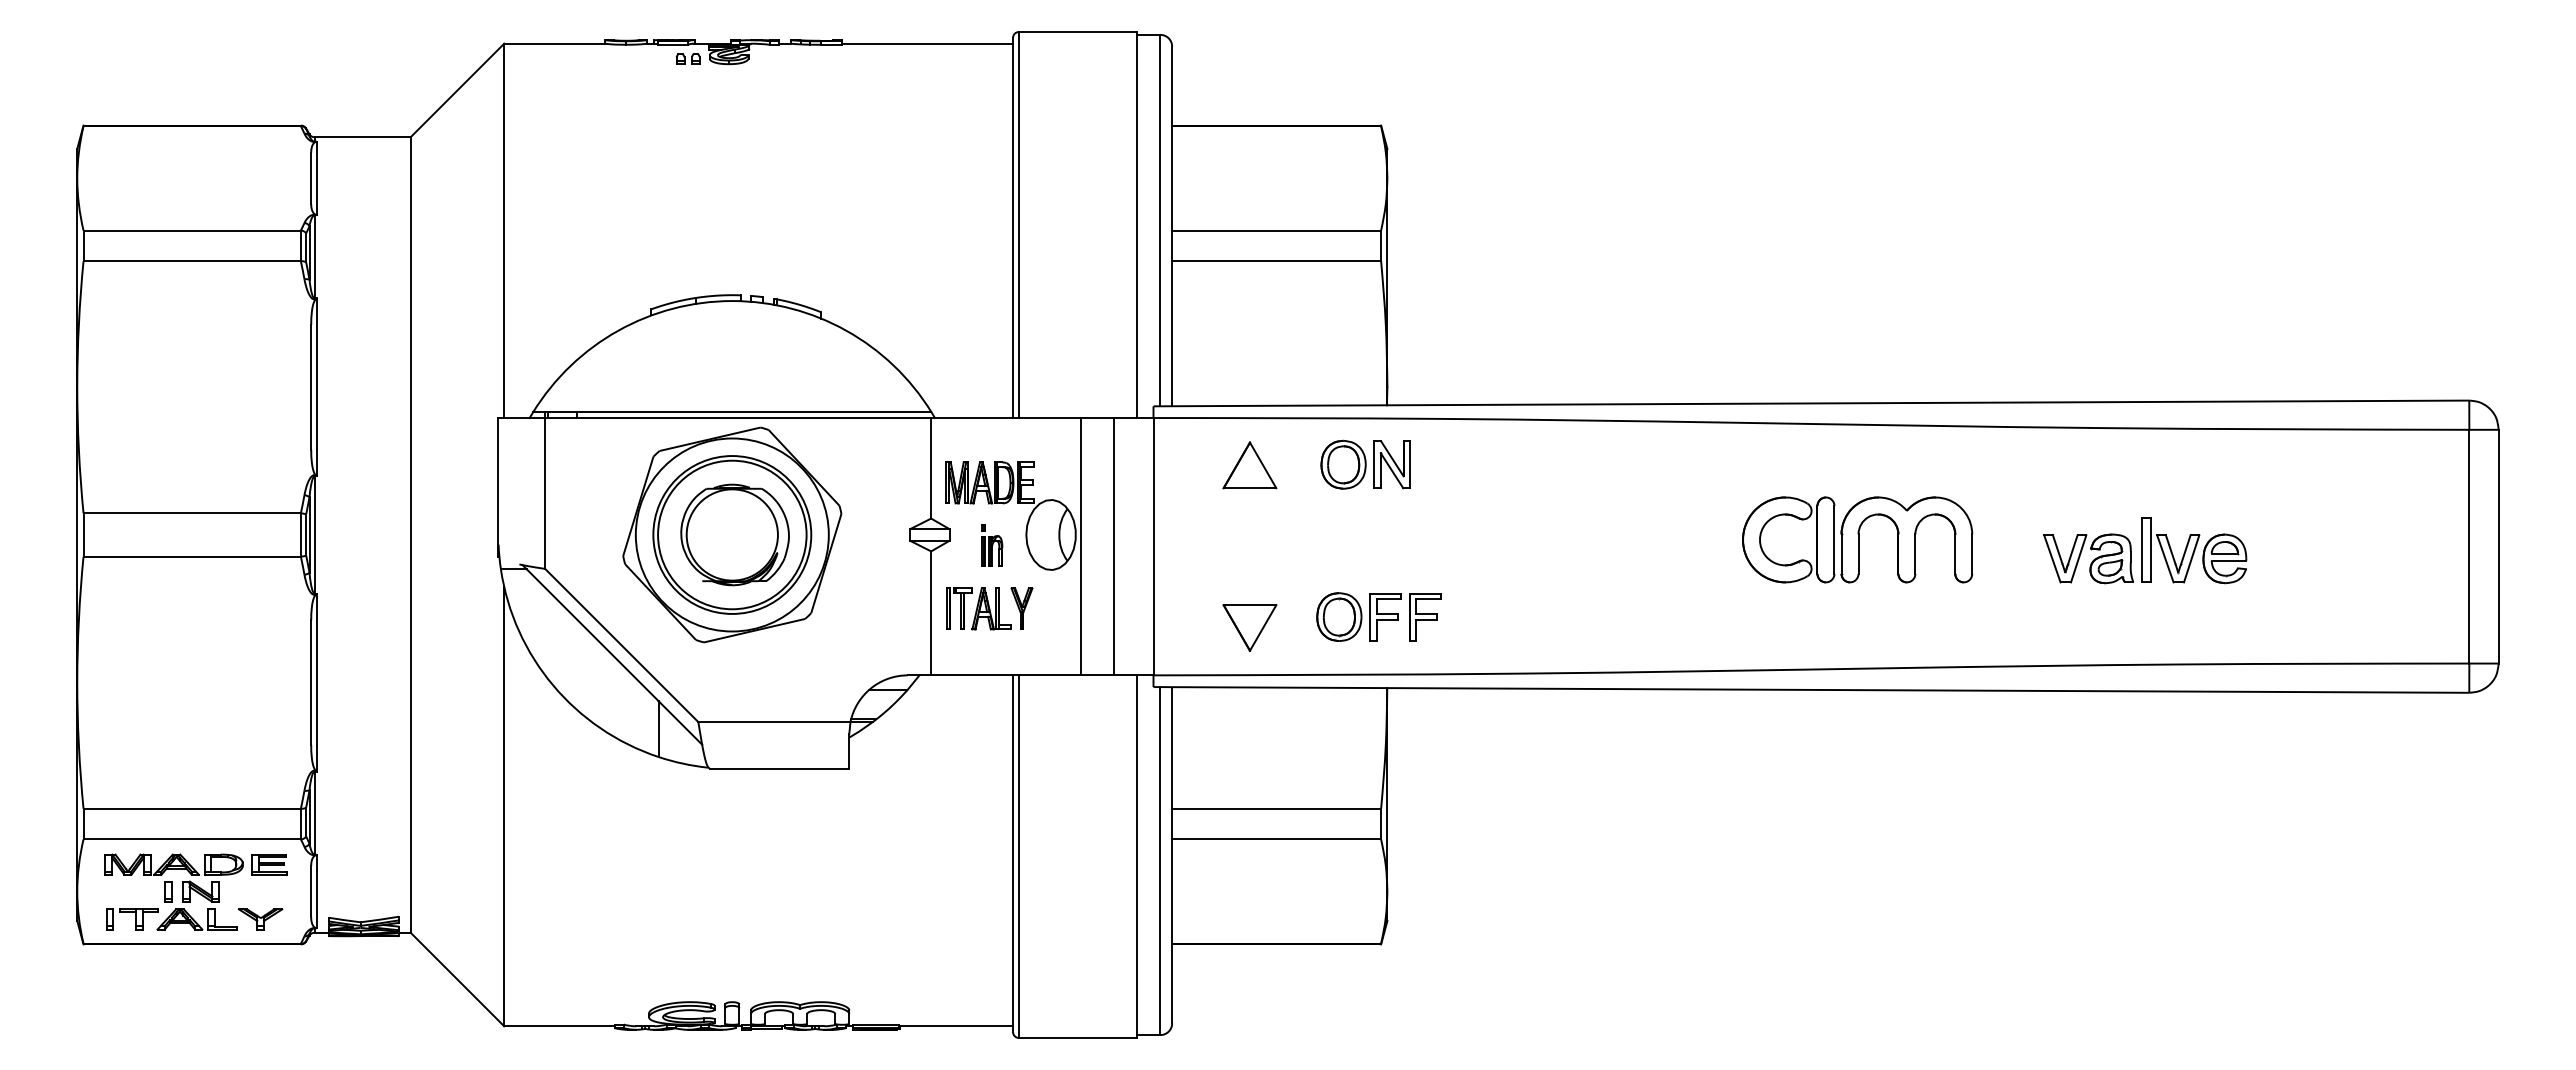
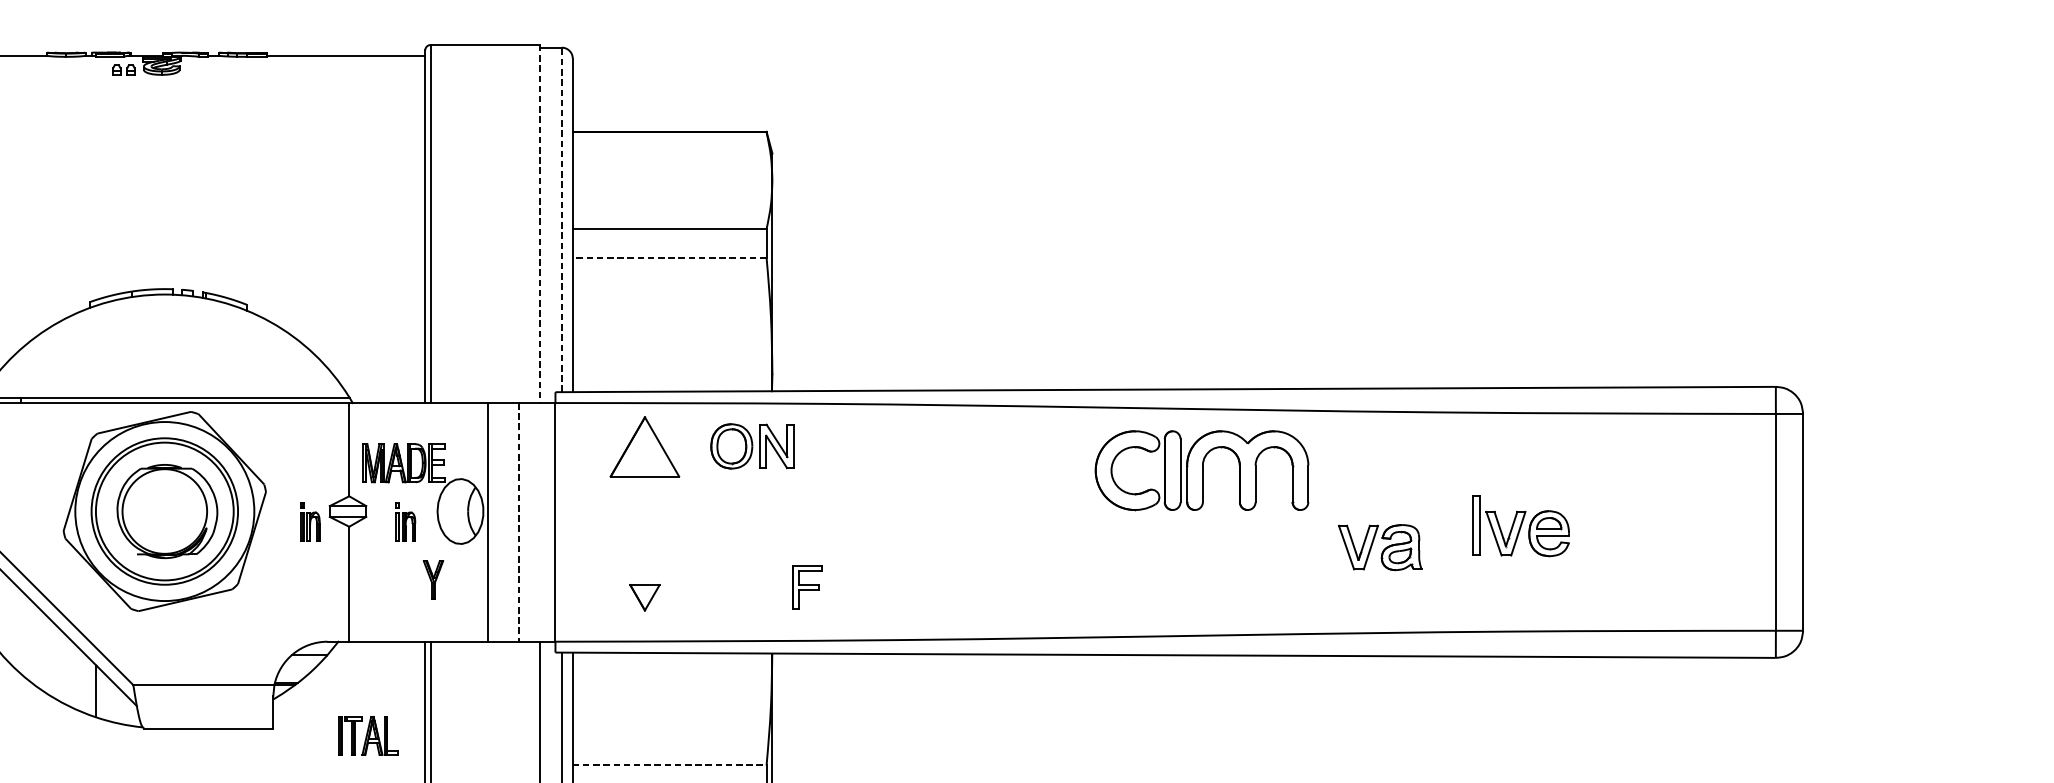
line: (1160, 220) -> (561, 219), solid -> dashed
line: (1137, 225) -> (540, 224), solid -> dashed
line: (1276, 261) -> (669, 257), solid -> dashed
part: (1249, 465) -> (644, 447), size x1.4
part: (1857, 539) -> (1201, 470), moved
part: (889, 545) -> (310, 521), added
line: (1114, 546) -> (519, 522), solid -> dashed
part: (2088, 558) -> (1380, 547), moved
part: (978, 608) -> (368, 735), moved
part: (1358, 616) -> (745, 587), removed
part: (1249, 627) -> (644, 597), size x0.6
line: (1277, 808) -> (670, 765), solid -> dashed

